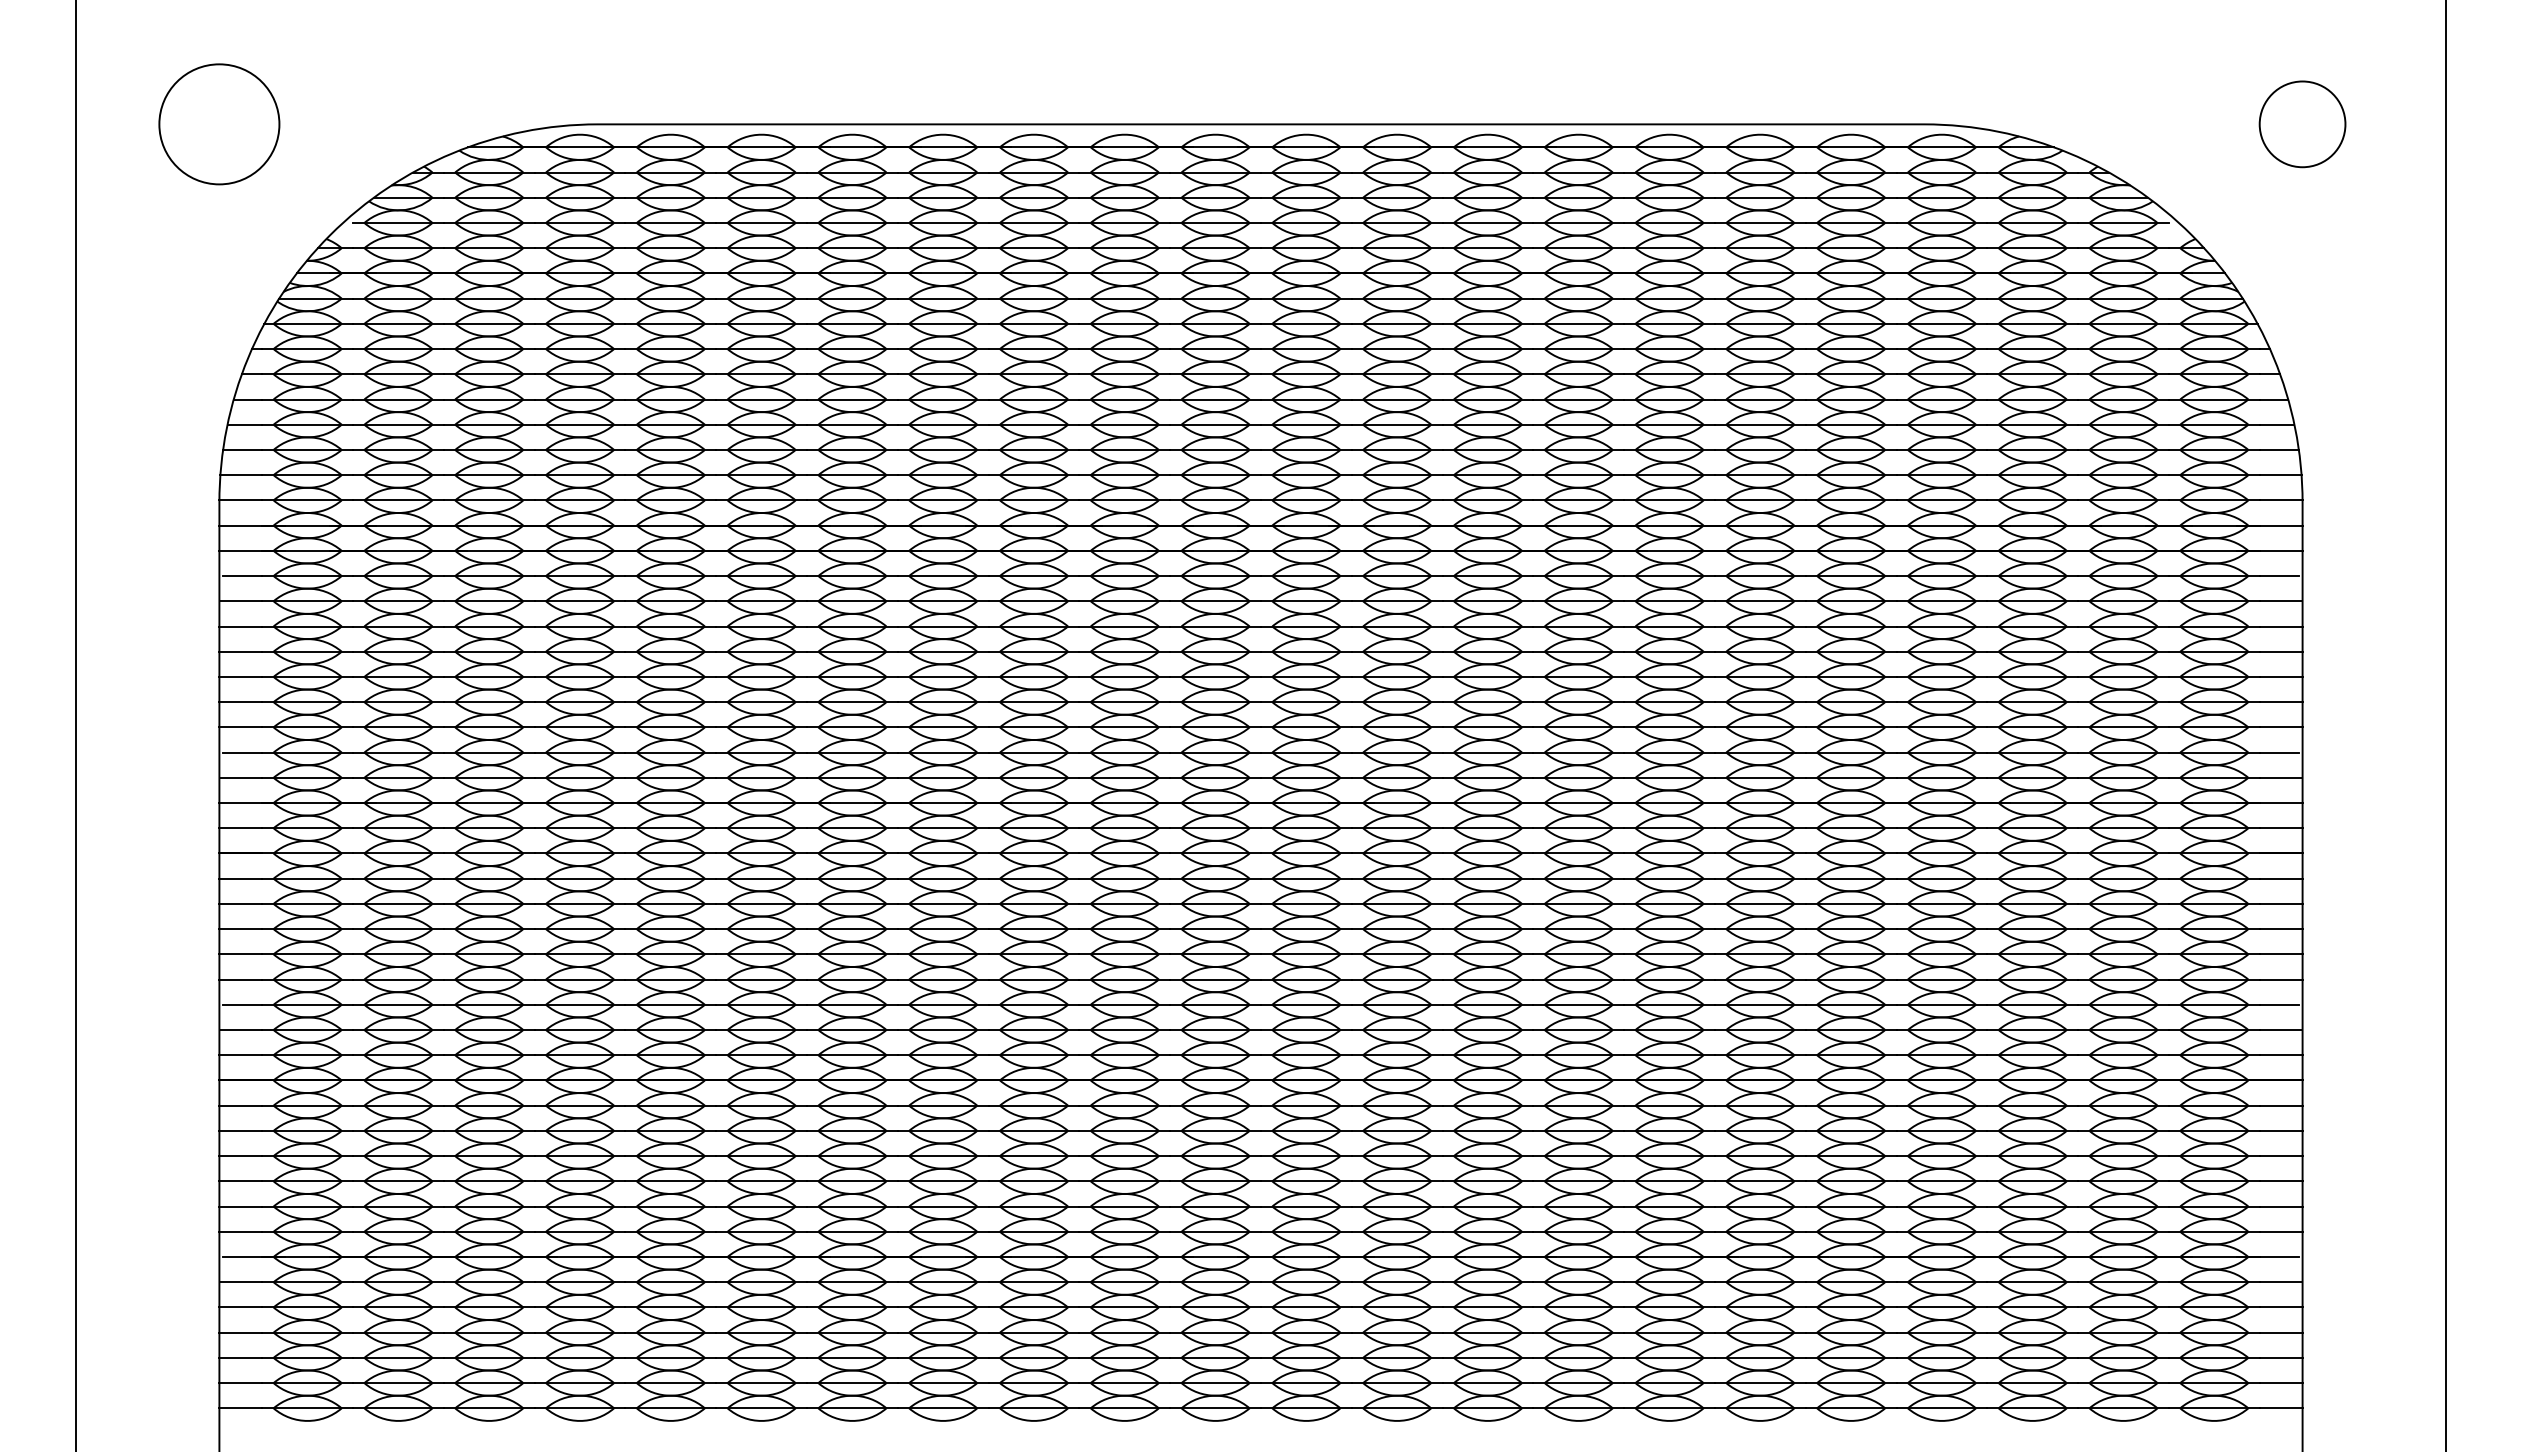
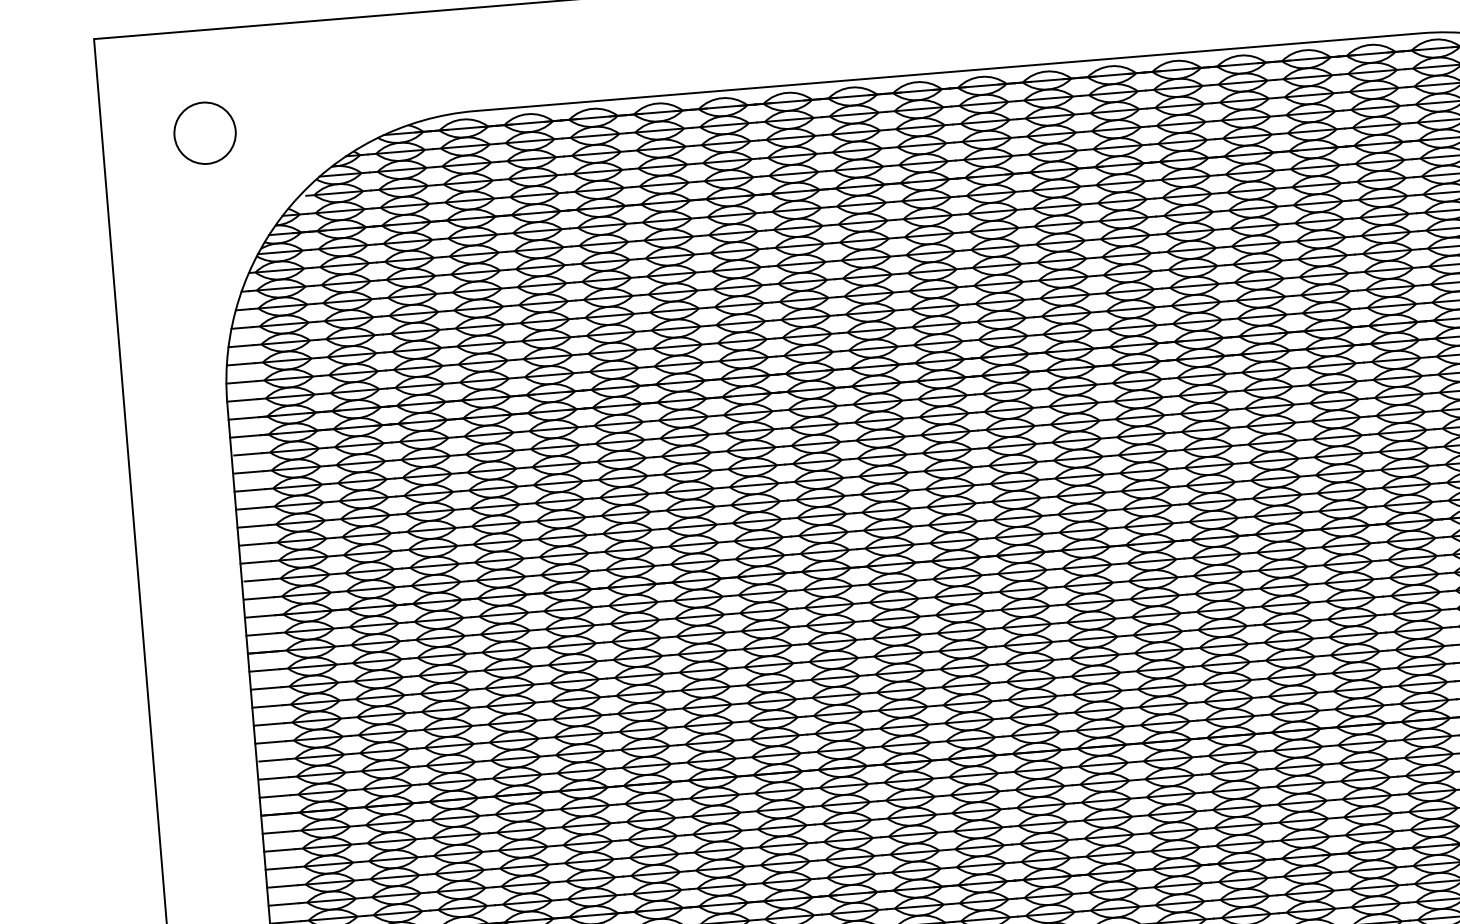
circle: (219, 124) -> (205, 133), size x0.71

